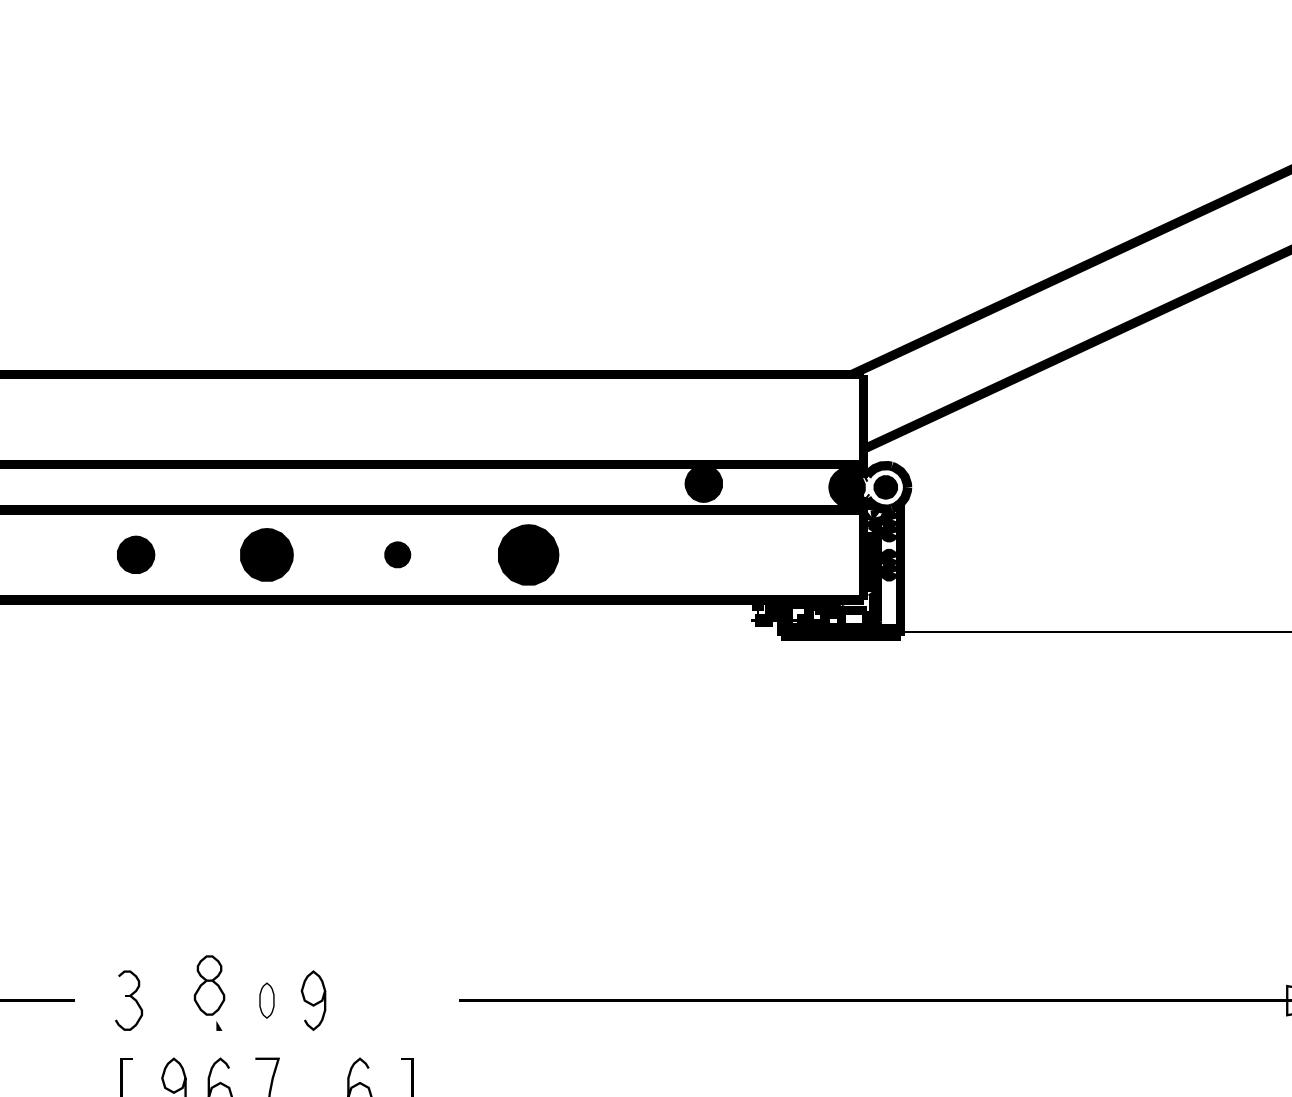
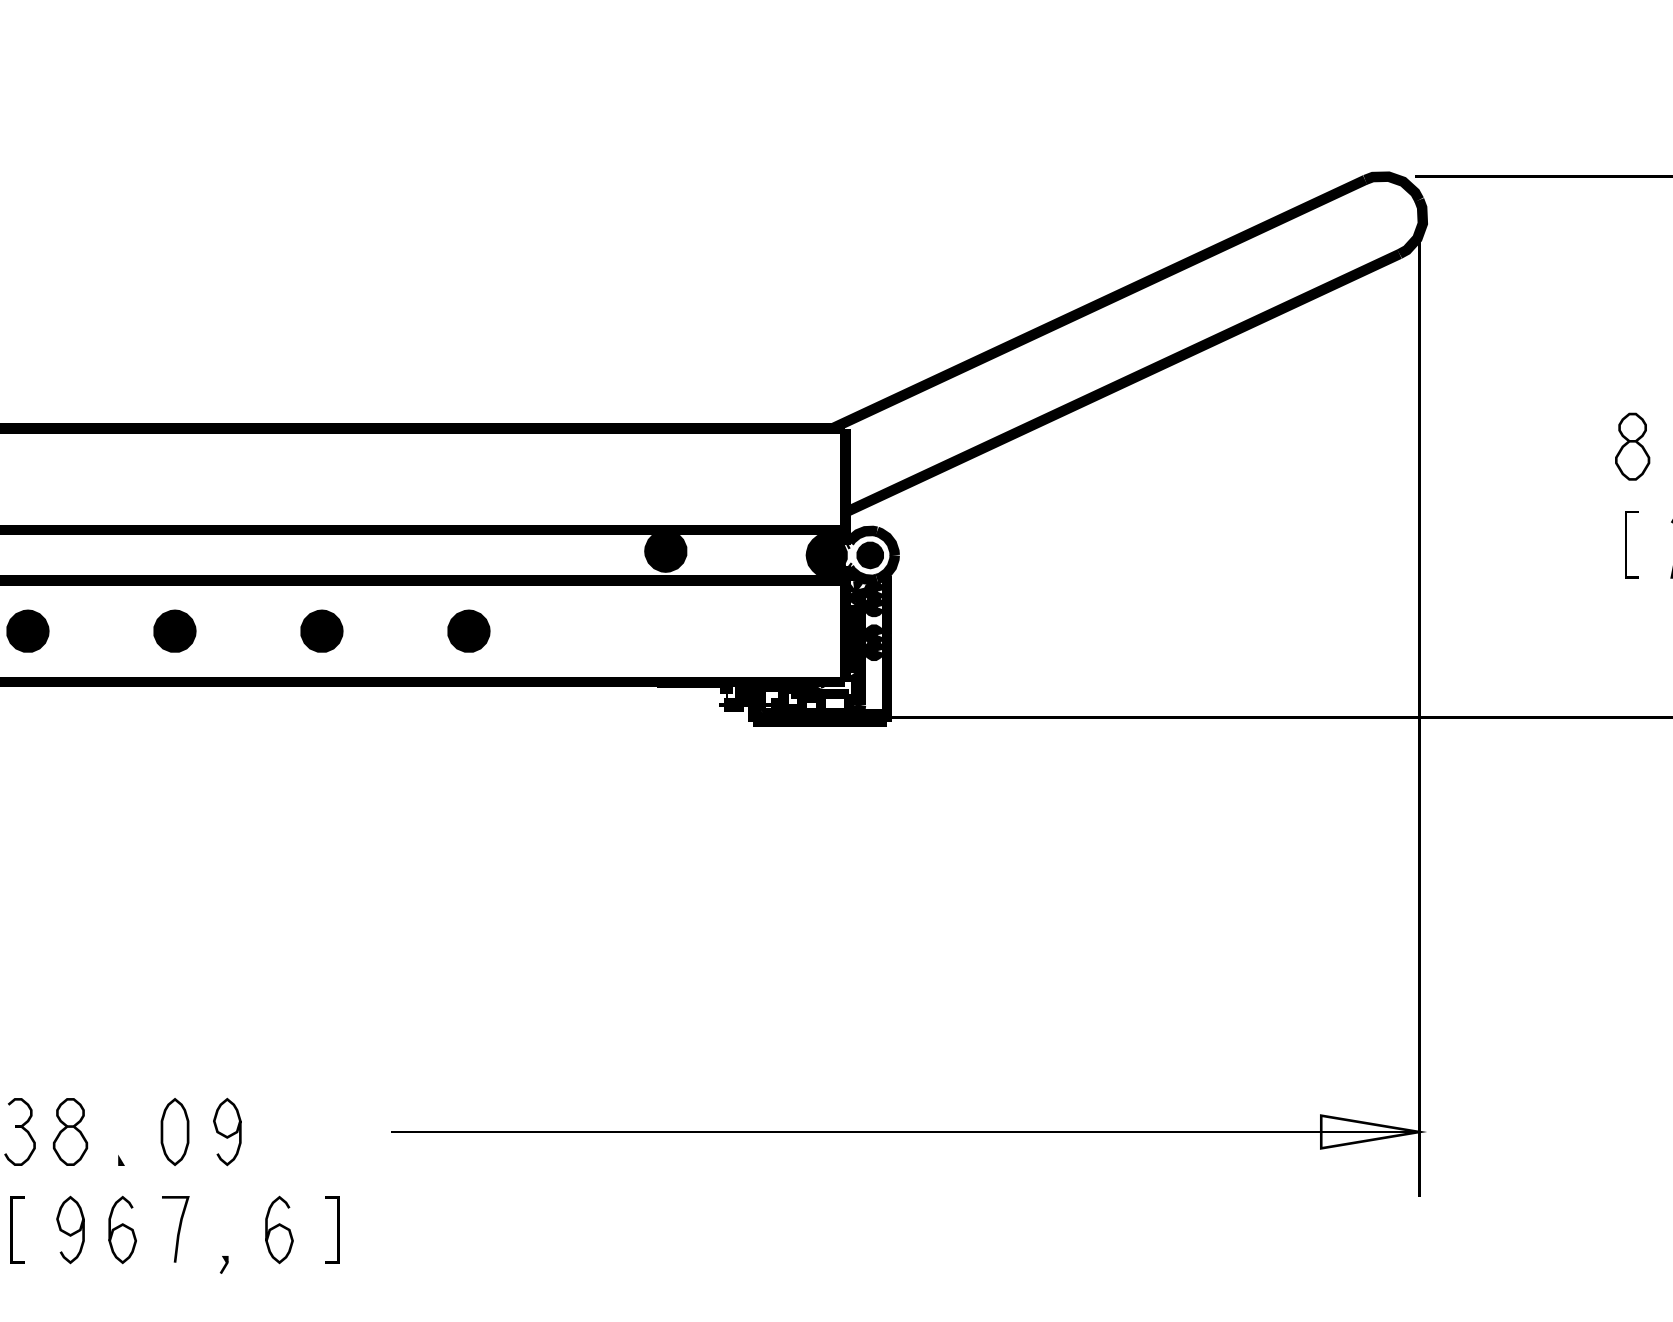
part: (266, 554) -> (174, 630), size x0.71
part: (397, 554) -> (321, 630), size x1.43
part: (528, 554) -> (468, 630), size x0.62
part: (209, 985) -> (70, 1131), moved
part: (266, 1000) -> (174, 1131), size x1.67

